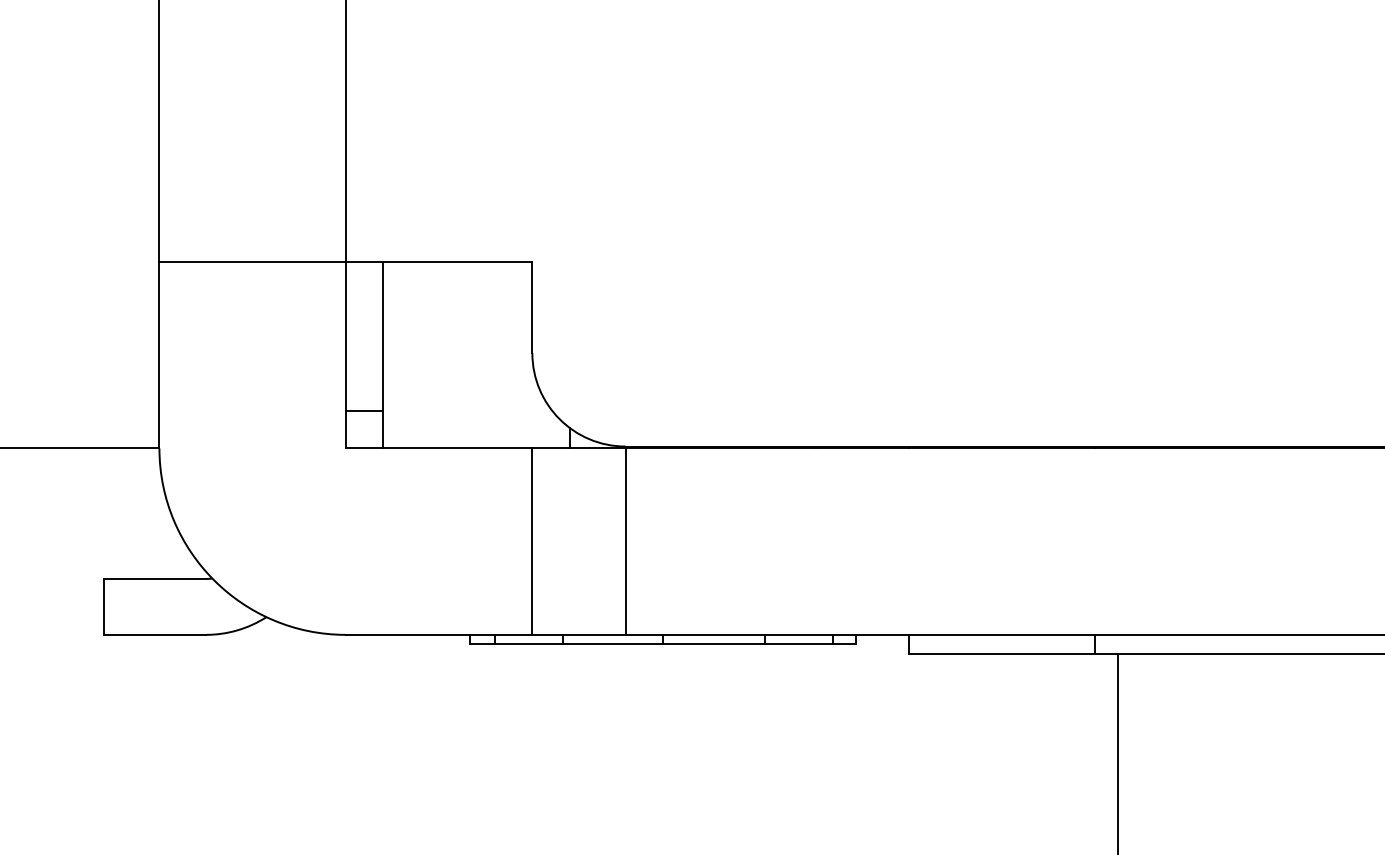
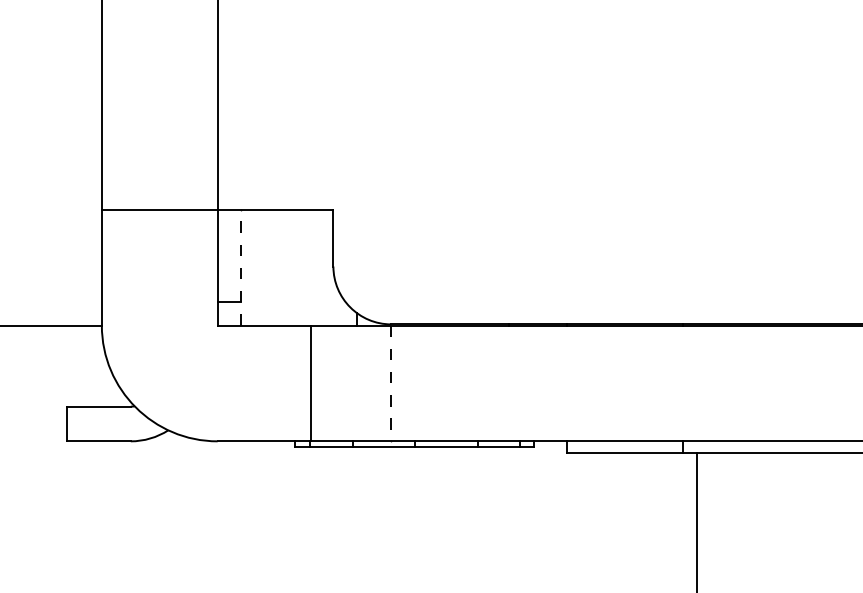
line: (382, 354) -> (240, 267), solid -> dashed
line: (532, 541) -> (311, 383), moved
line: (625, 541) -> (391, 383), solid -> dashed

